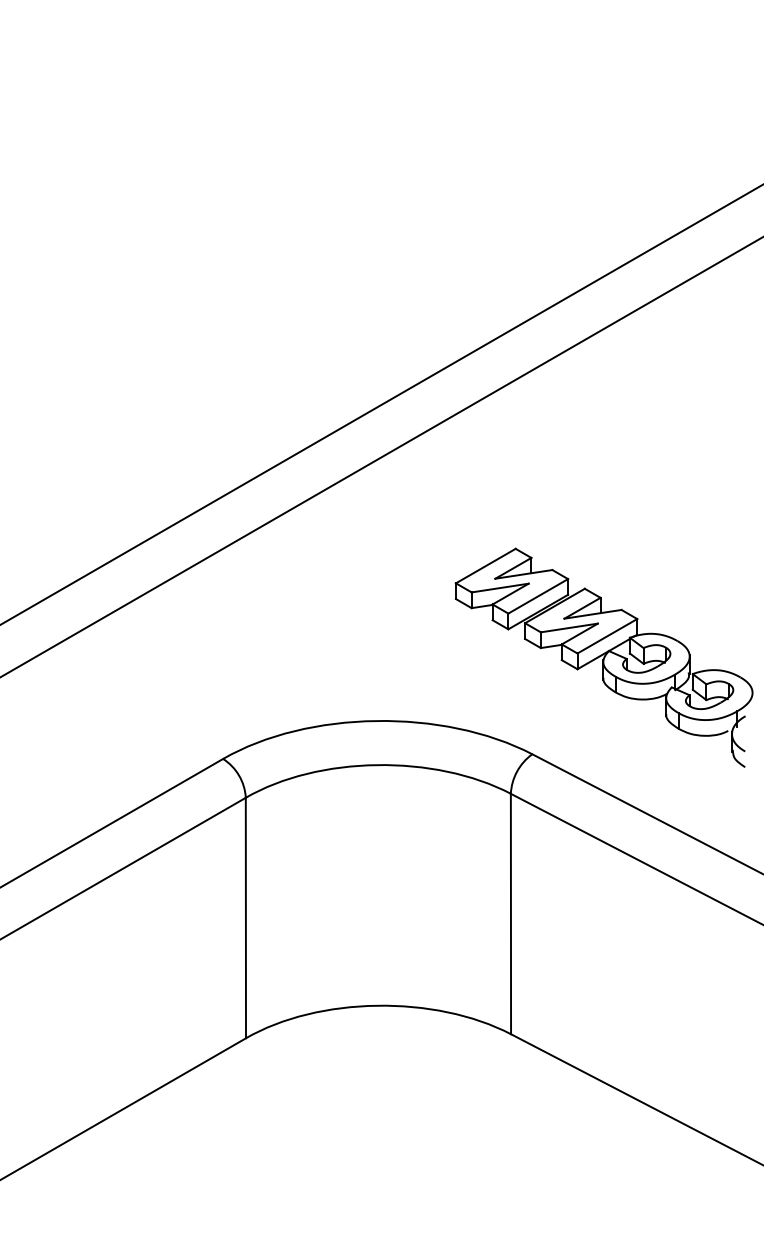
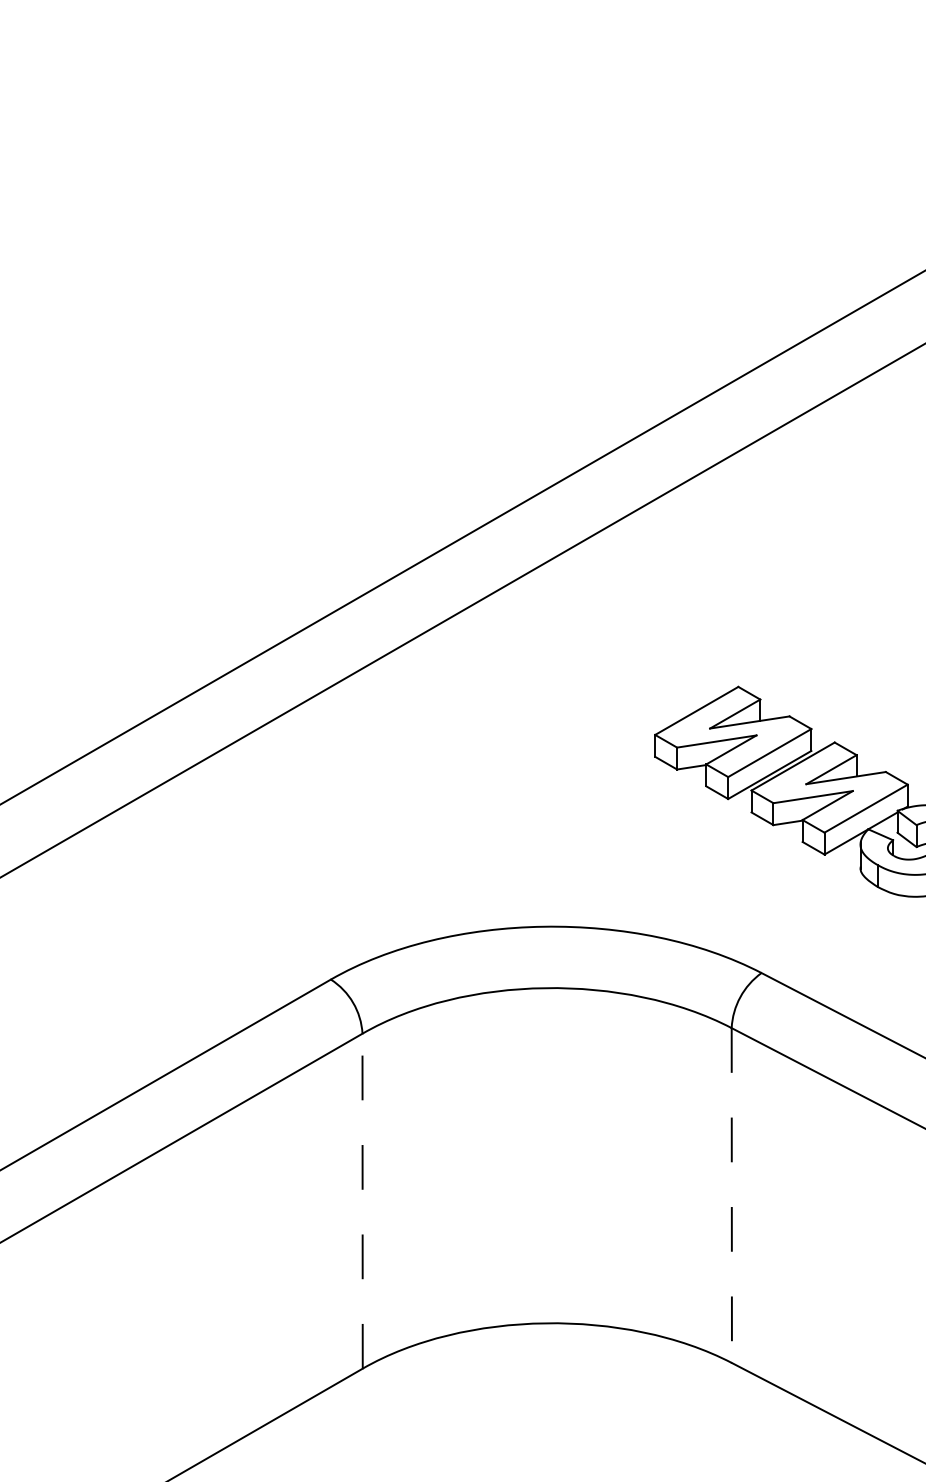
line: (510, 914) -> (731, 1196), solid -> dashed
line: (245, 917) -> (362, 1200), solid -> dashed

